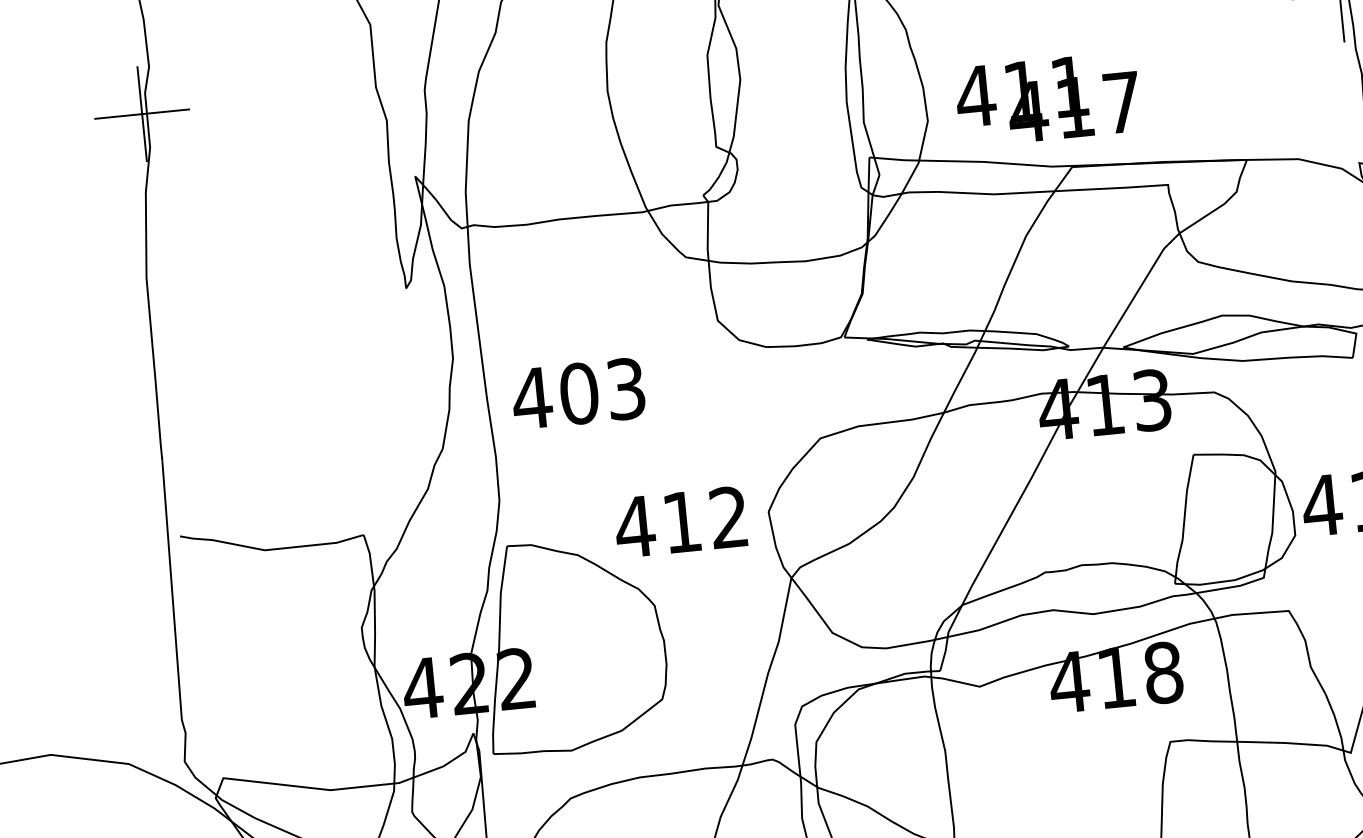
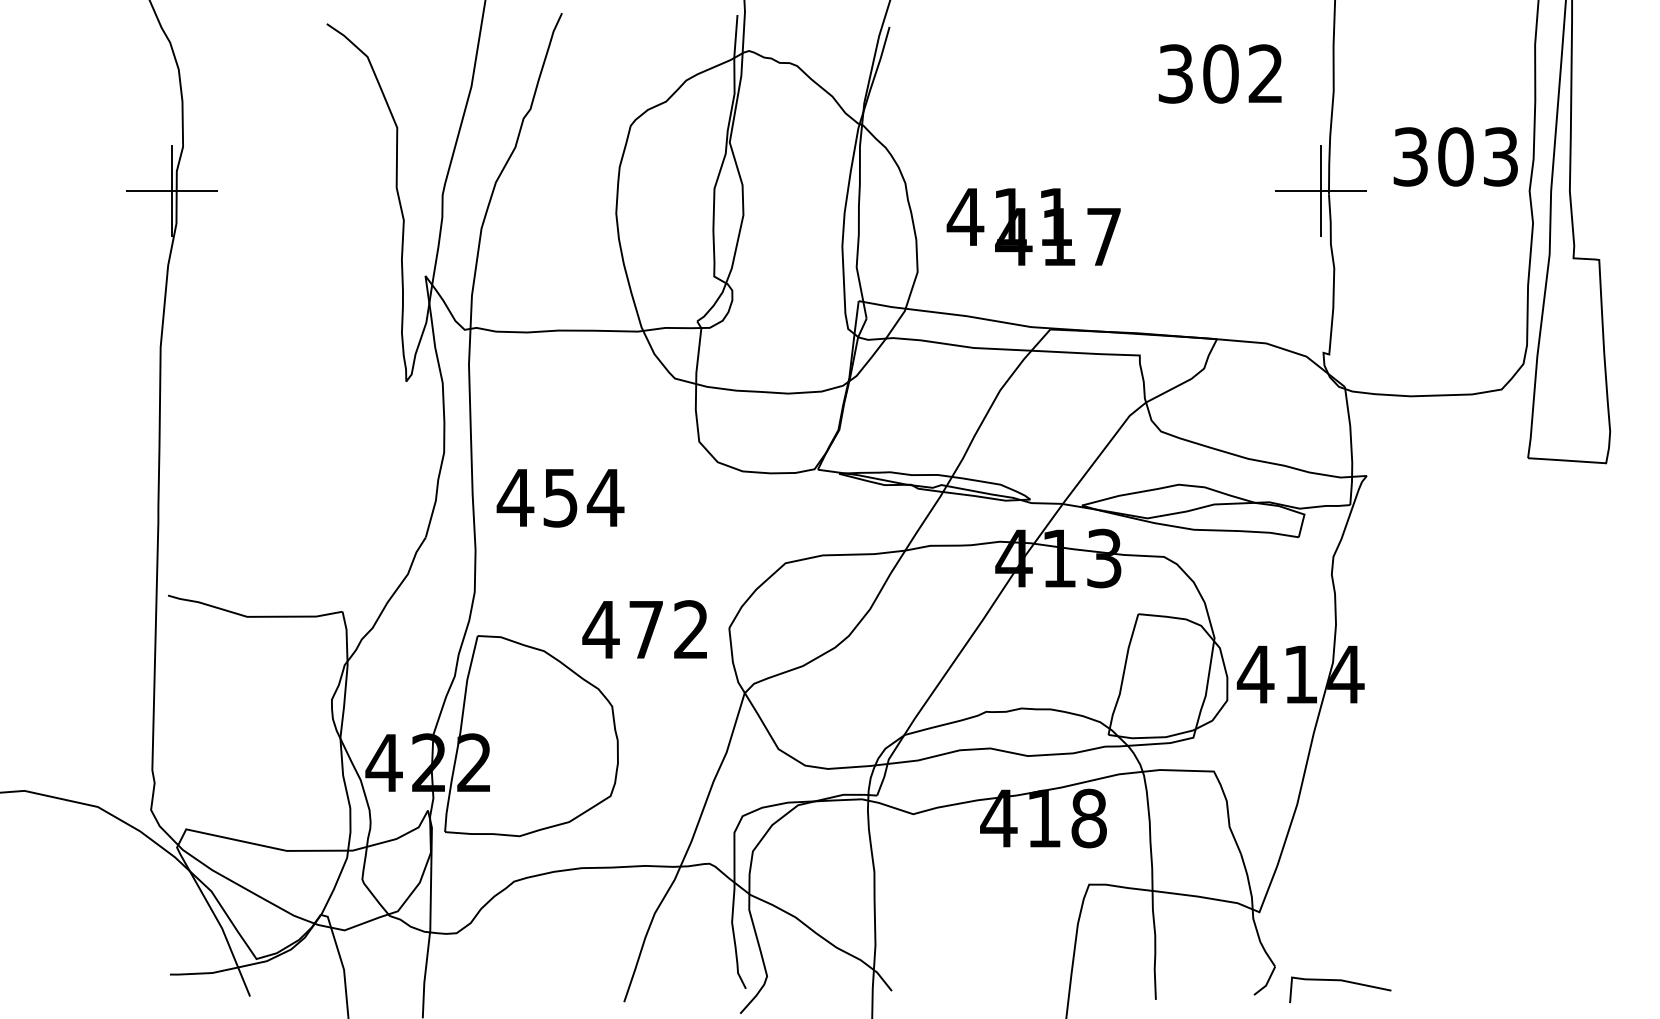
text: (1047, 99) -> (1033, 226), moved
text: (602, 390) -> (583, 497), 403 -> 454
text: (681, 522) -> (645, 629), 412 -> 472

